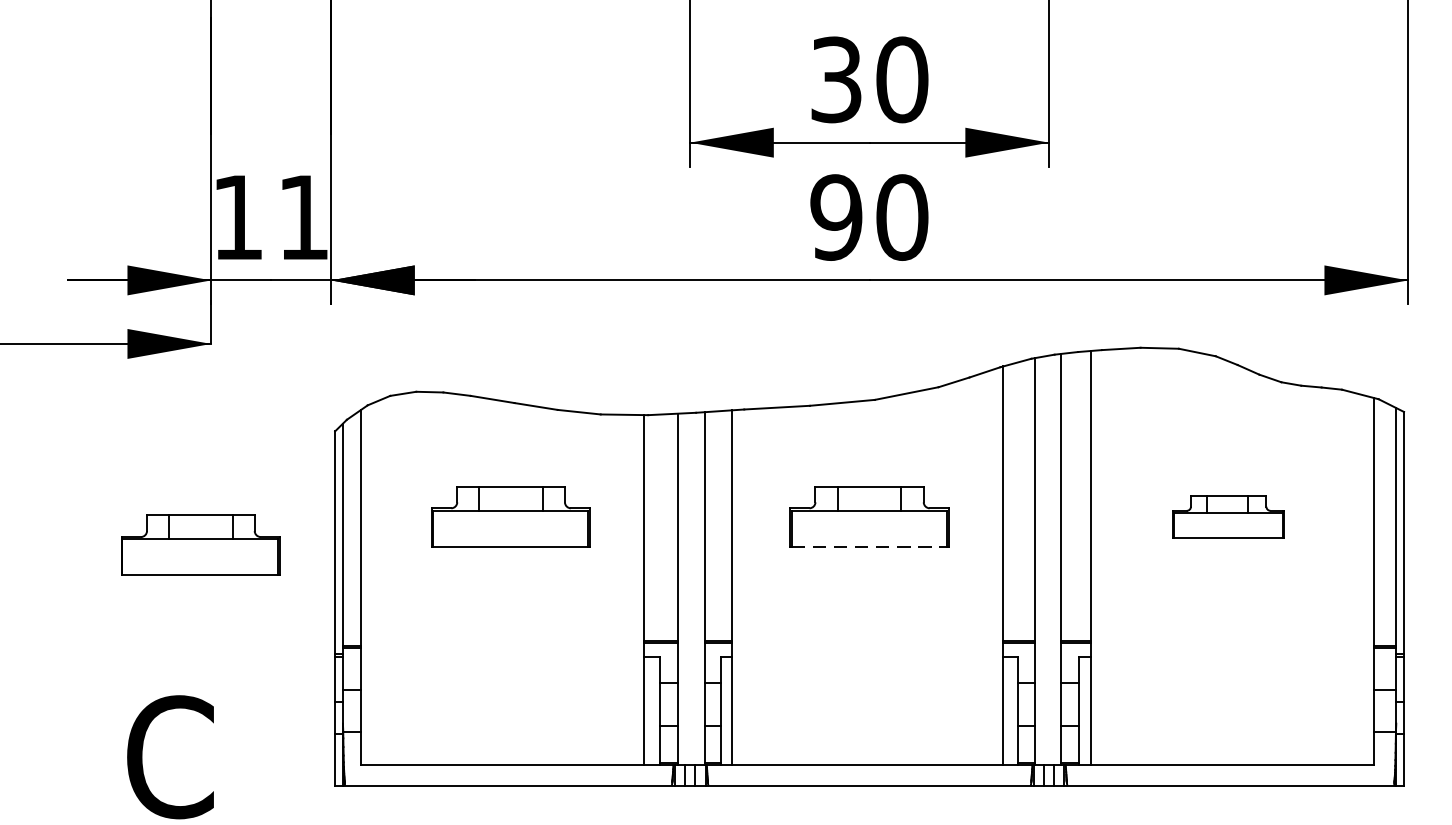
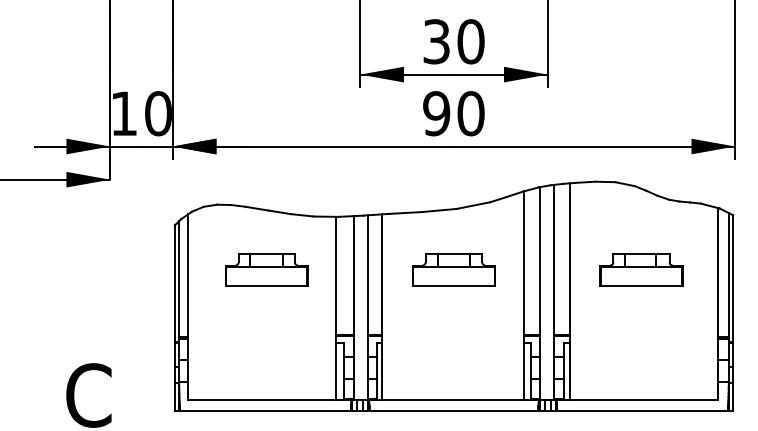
text: (303, 217) -> (158, 113), 11 -> 10
part: (1228, 515) -> (641, 269), size x1.43
part: (200, 544) -> (104, 284), removed
line: (868, 546) -> (453, 285), dashed -> solid

